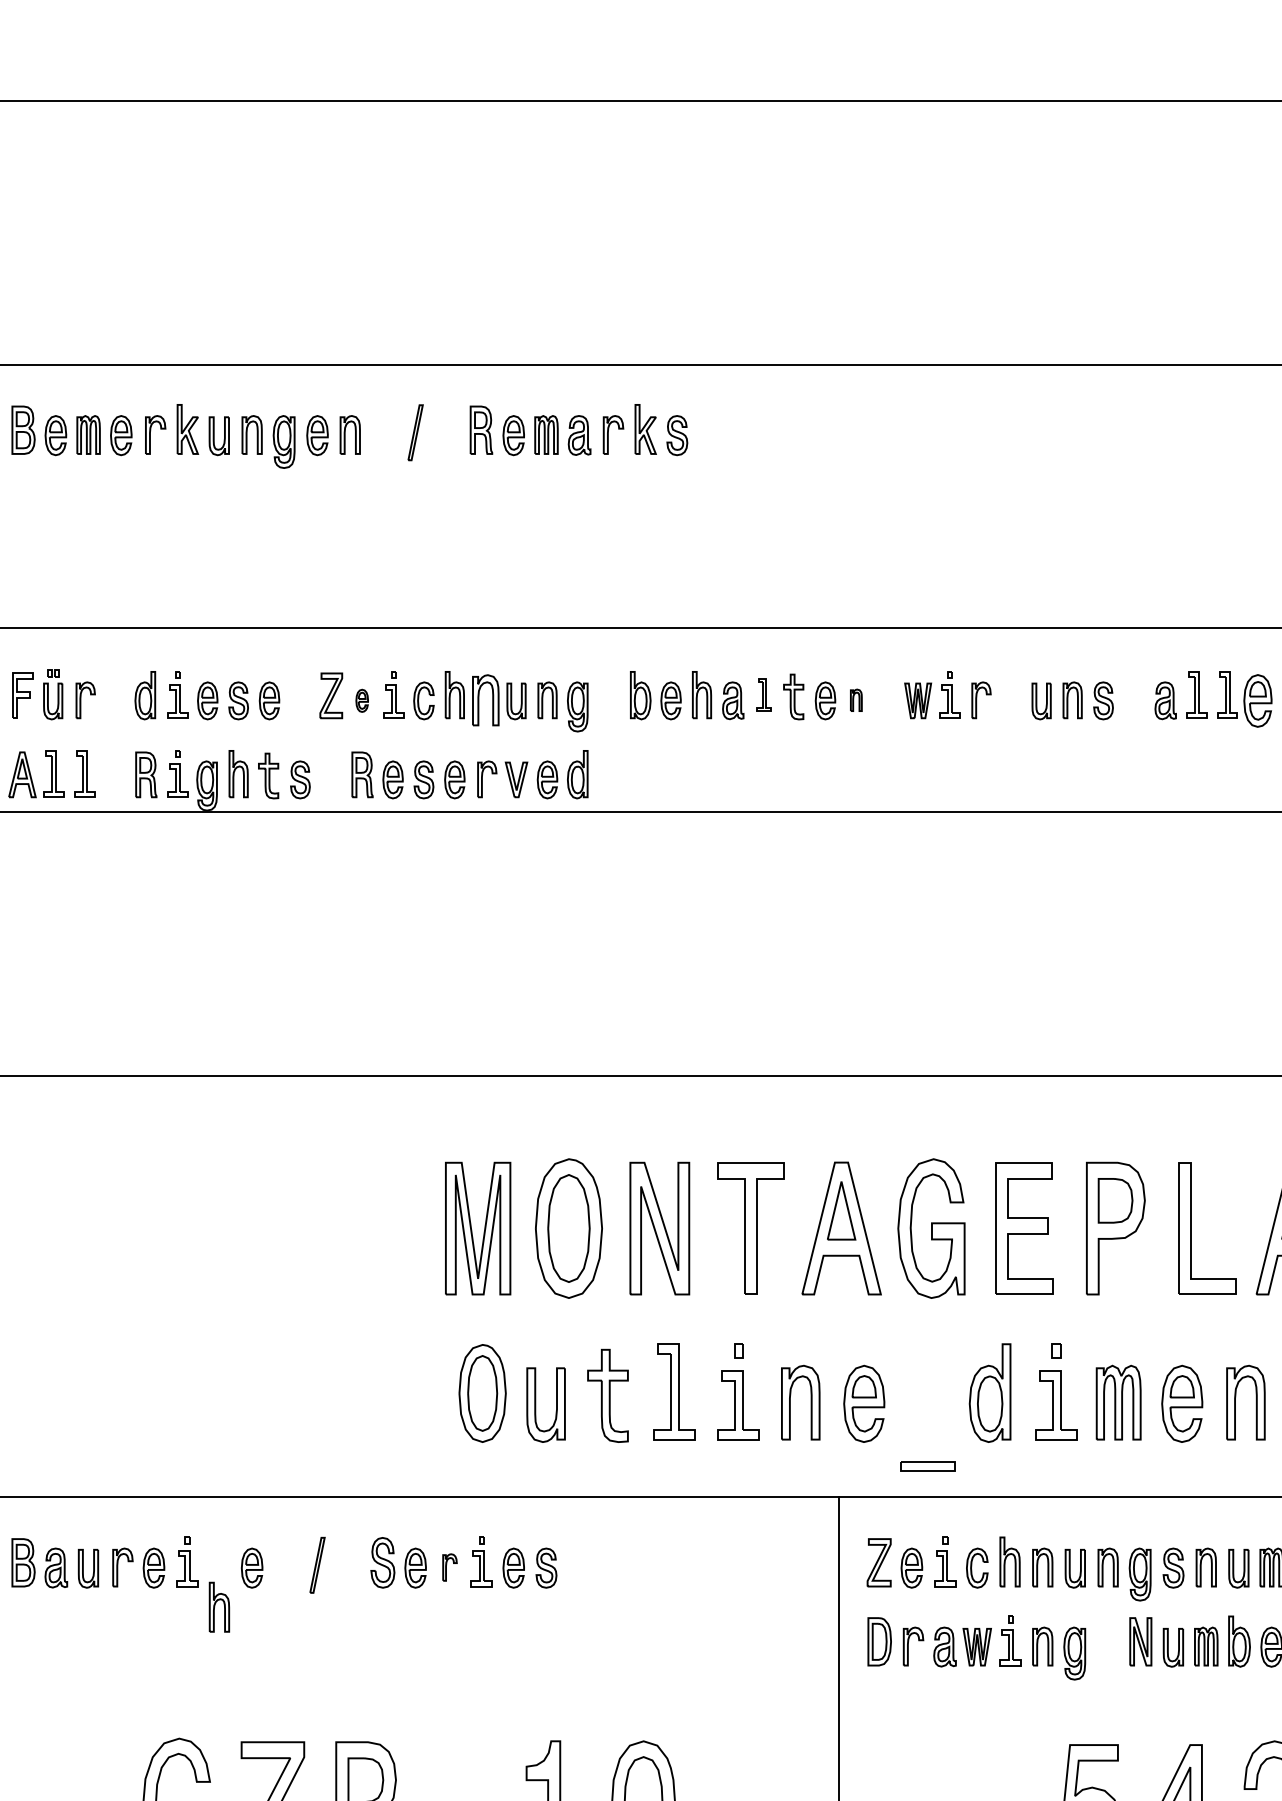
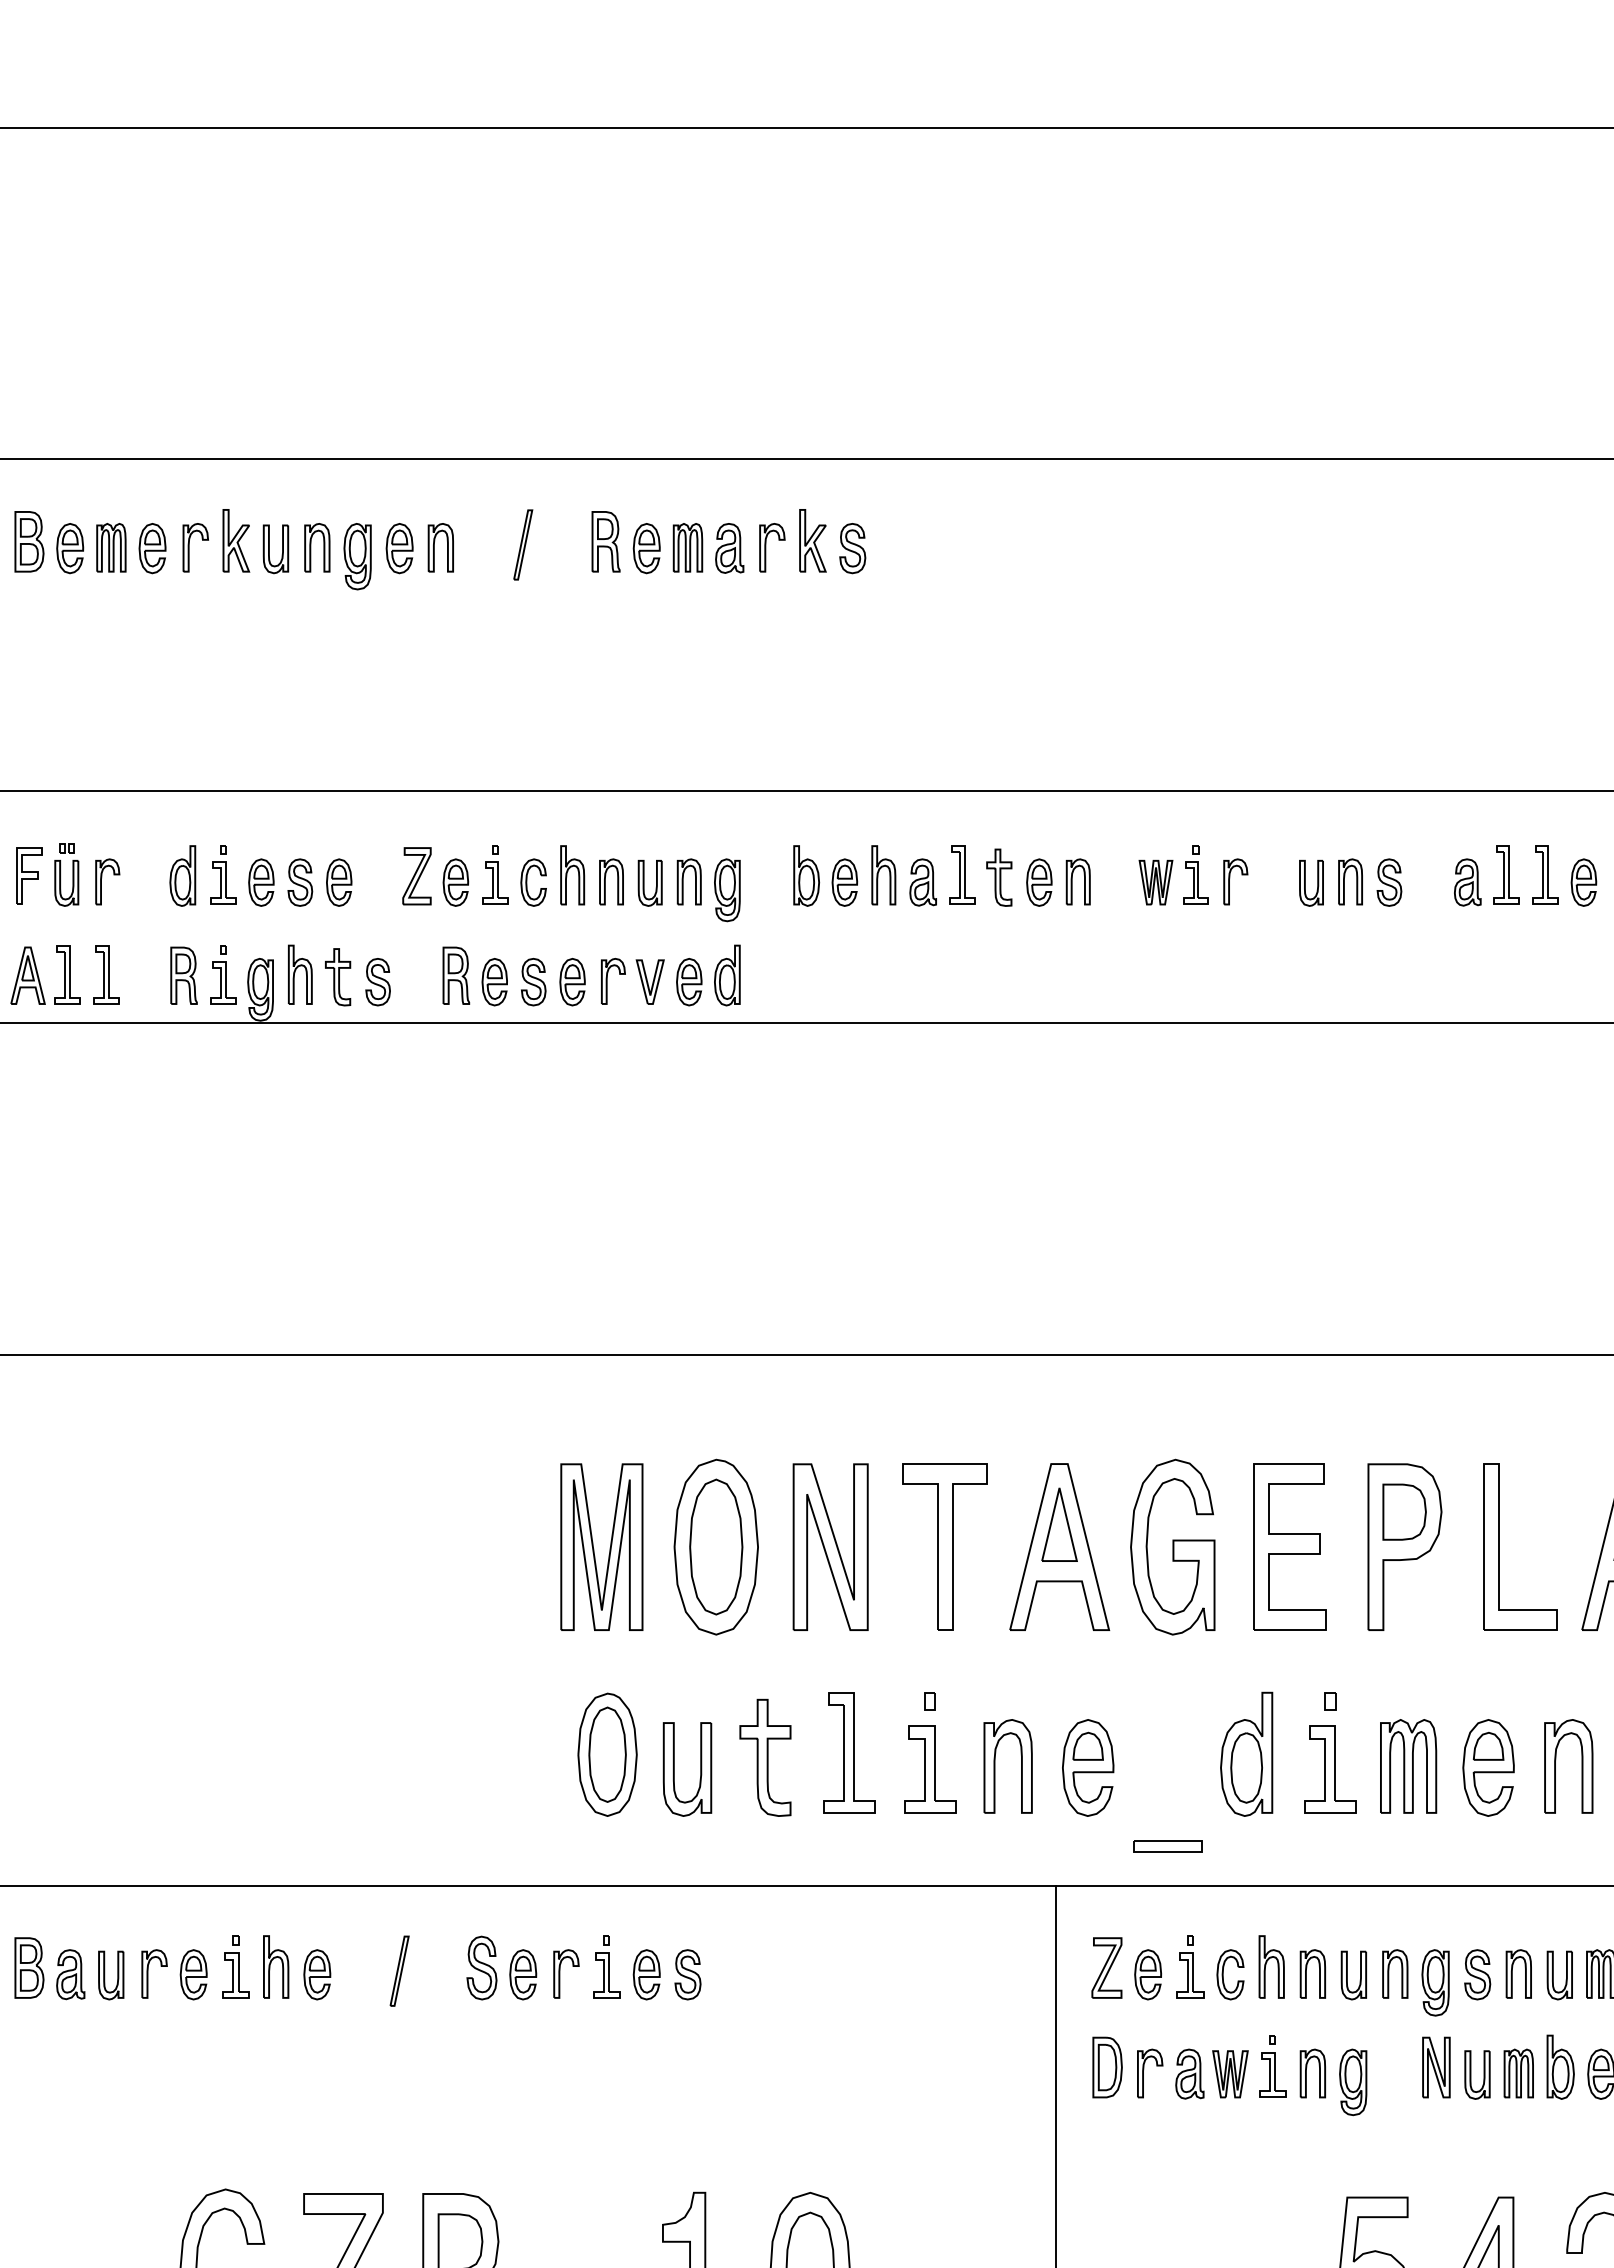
part: (764, 694) -> (962, 874), size x1.43
part: (485, 699) -> (611, 881), size x0.71
part: (855, 699) -> (1077, 881), size x1.67
part: (361, 700) -> (455, 882), size x1.67
part: (1257, 700) -> (1583, 882), size x0.71
part: (450, 1567) -> (566, 1973), size x1.43
part: (219, 1606) -> (276, 1966), moved

